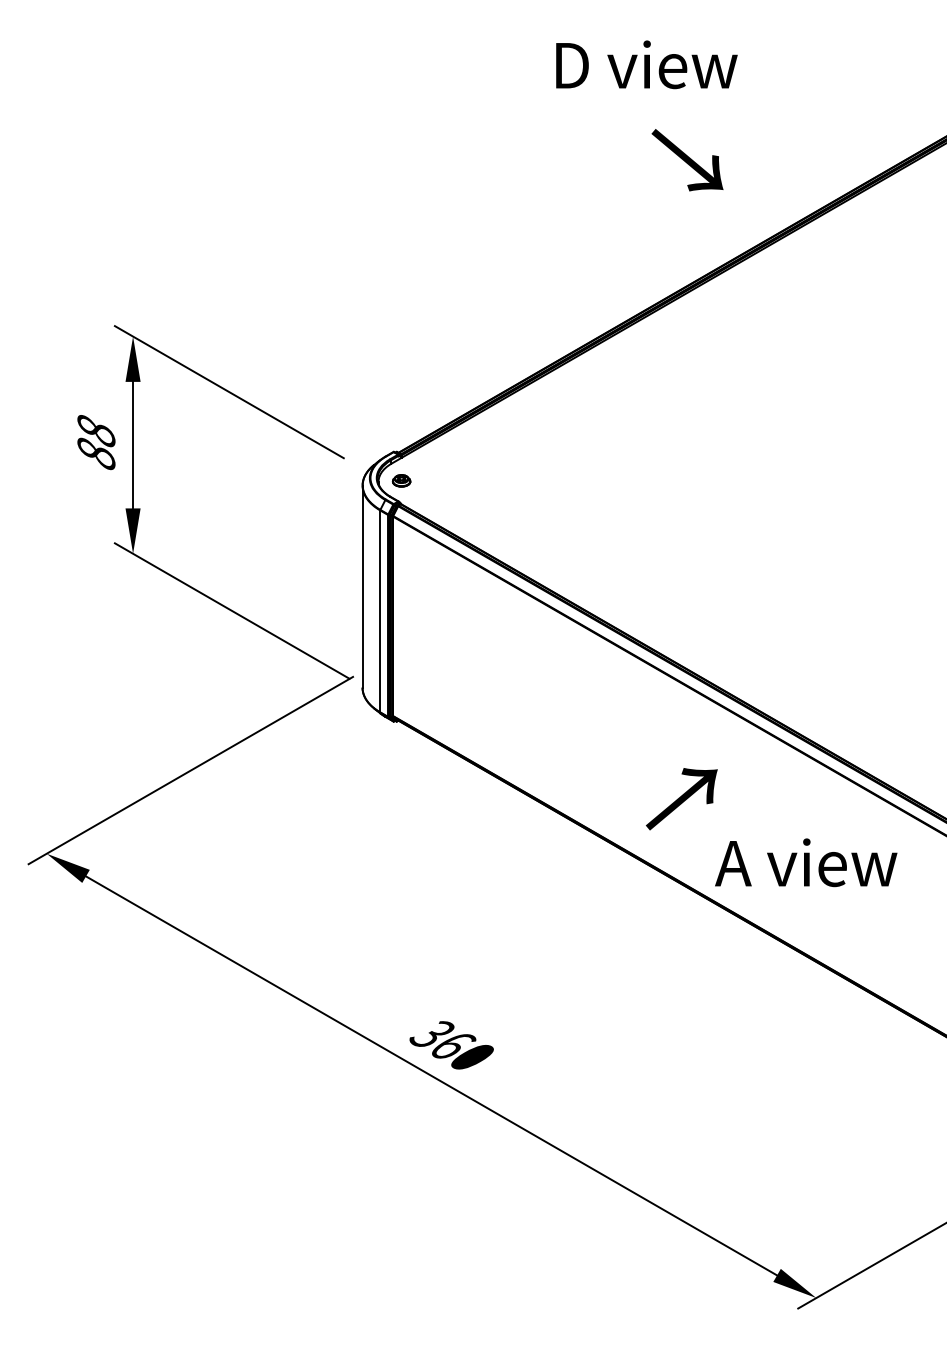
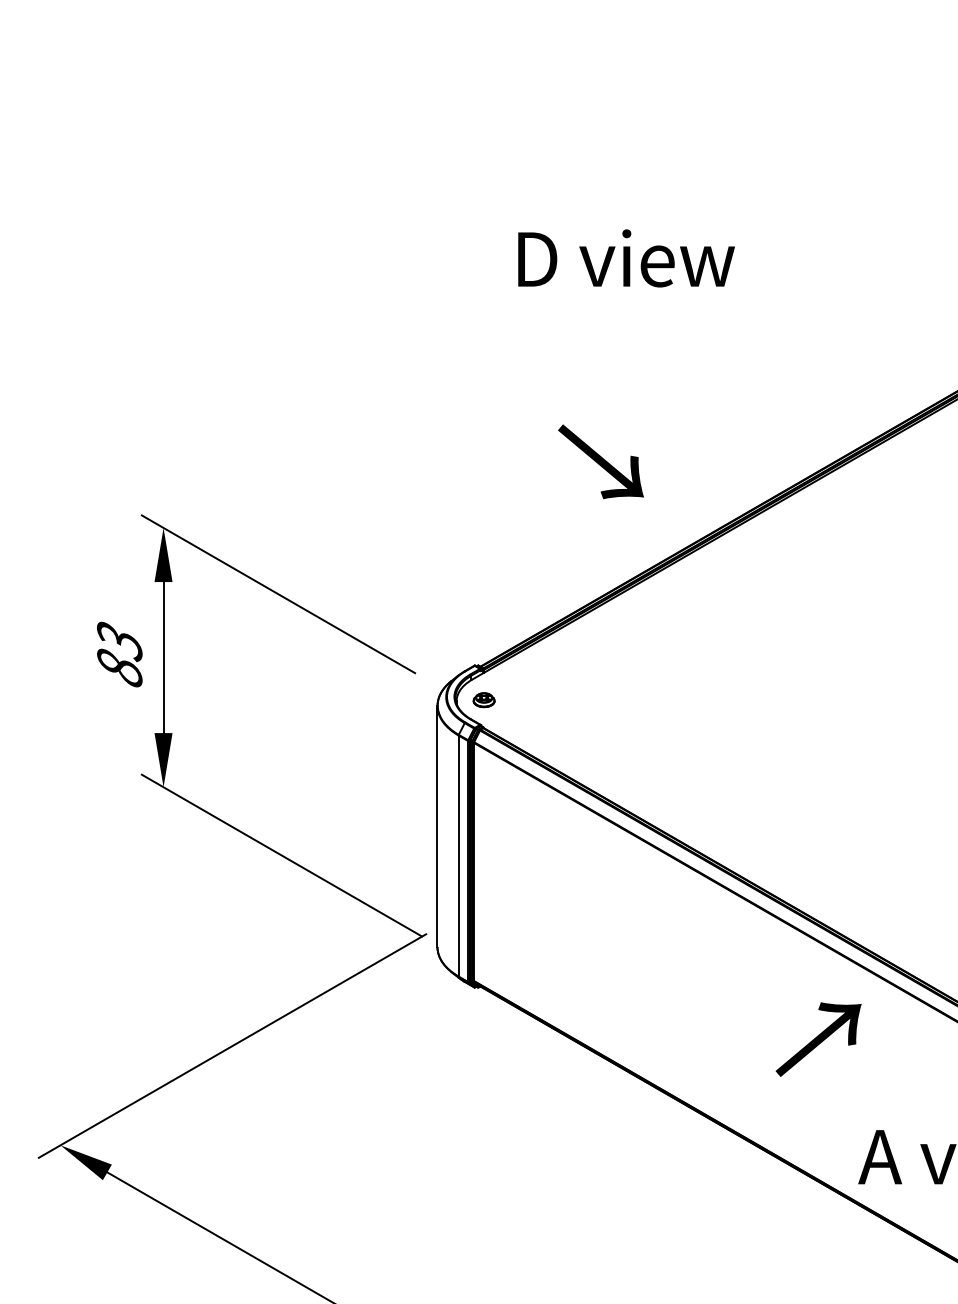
text: (646, 64) -> (626, 258), moved
text: (687, 160) -> (600, 462), moved
text: (96, 431) -> (119, 641), 88 -> 83
text: (681, 799) -> (818, 1039), moved

